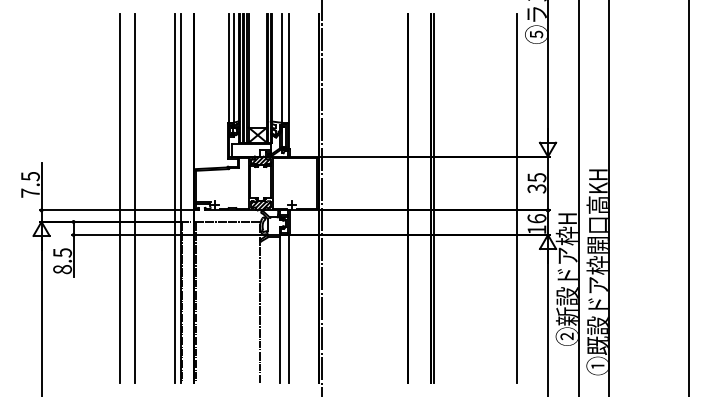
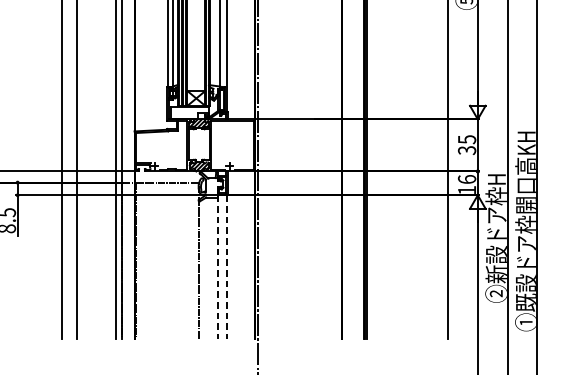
line: (280, 308) -> (218, 266), solid -> dashed
line: (289, 308) -> (227, 266), solid -> dashed

